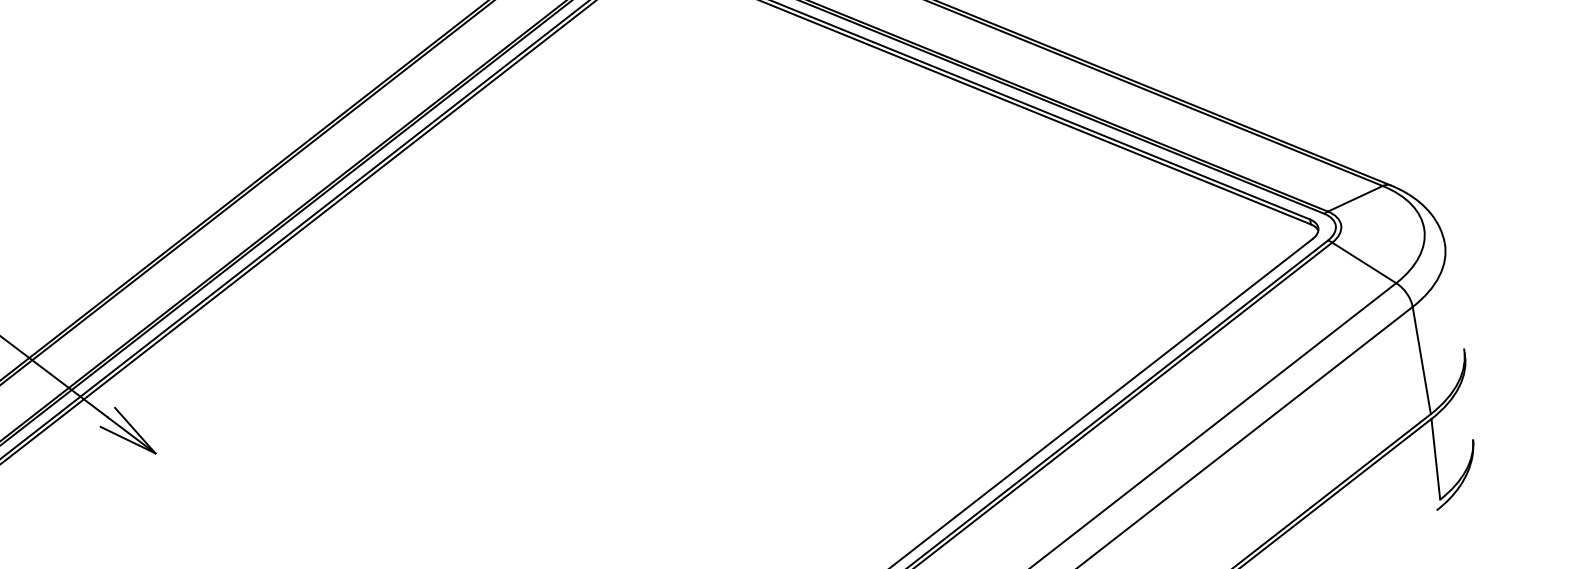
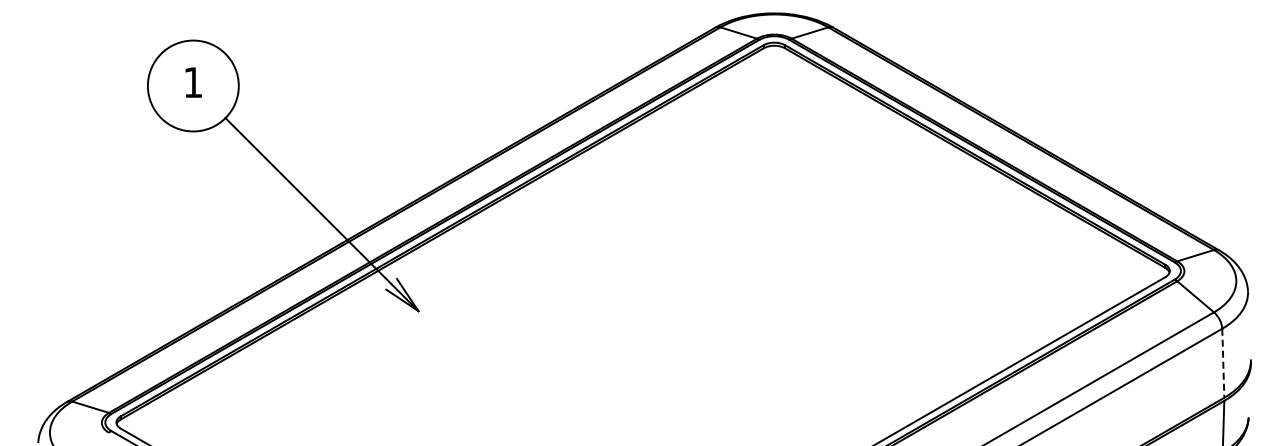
line: (1422, 360) -> (1223, 363), solid -> dashed

